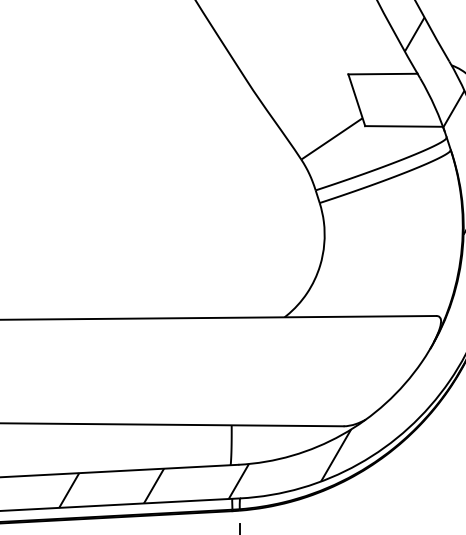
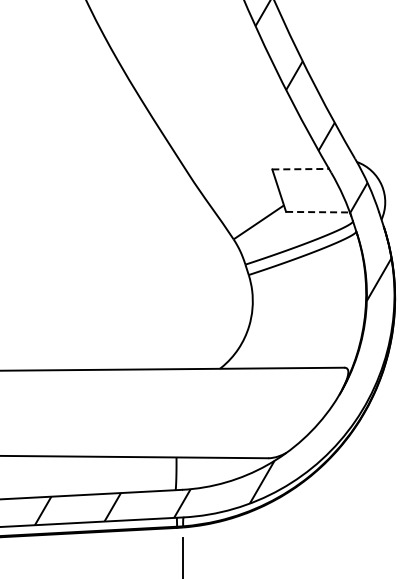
line: (383, 74) -> (301, 169), solid -> dashed
line: (404, 126) -> (318, 212), solid -> dashed

